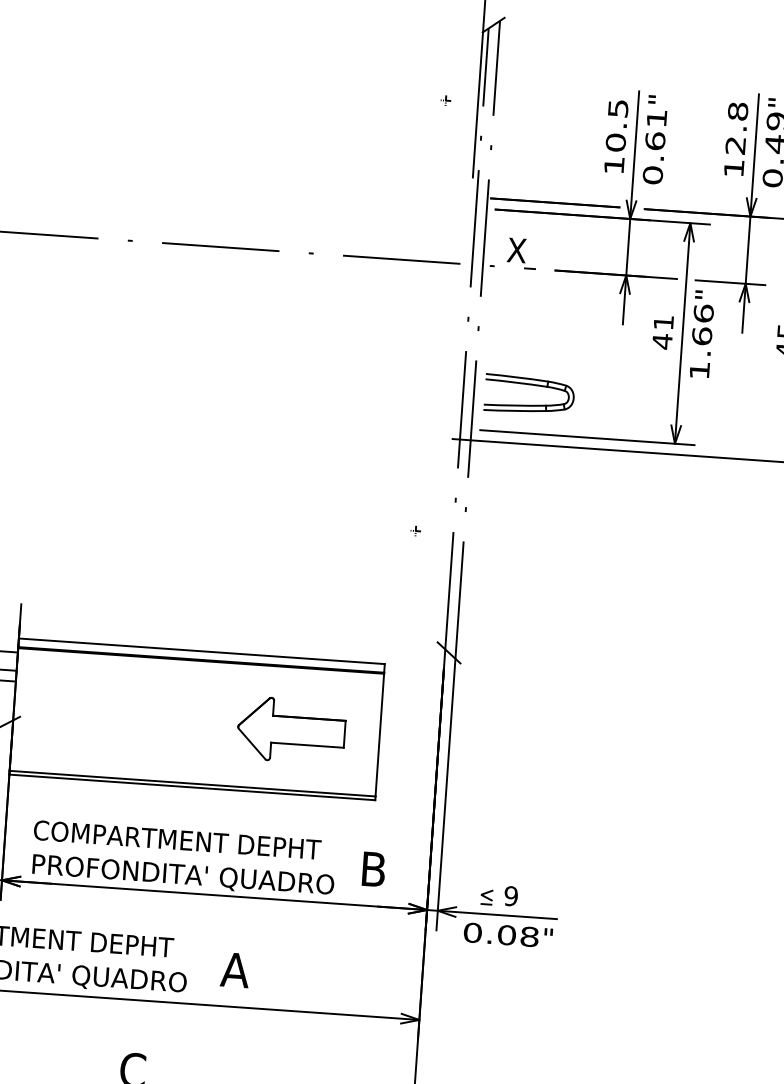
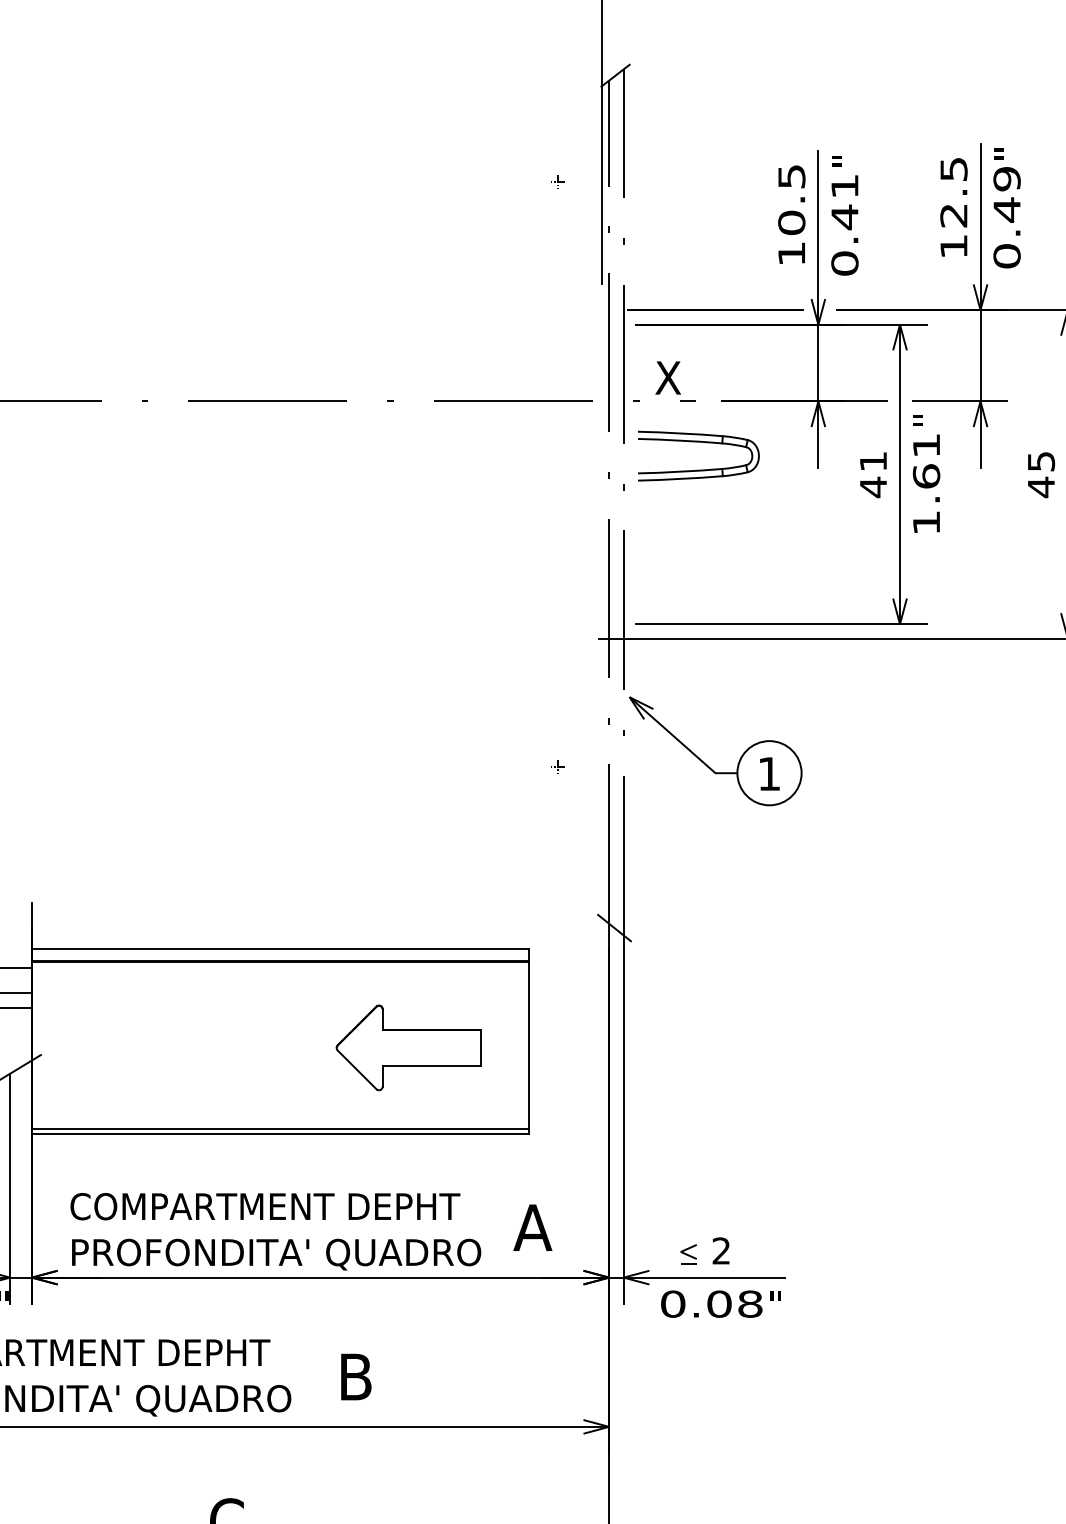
text: (737, 111) -> (953, 169), 12.8 -> 12.5
text: (655, 141) -> (844, 217), 0.61 -> 0.41
text: (703, 313) -> (926, 445), 1.66 -> 1.61
part: (529, 385) -> (698, 442), moved
part: (525, 536) -> (706, 763), added
text: (373, 869) -> (532, 1227), B -> A
text: (511, 895) -> (721, 1250), 9 -> 2
text: (235, 969) -> (355, 1376), A -> B

